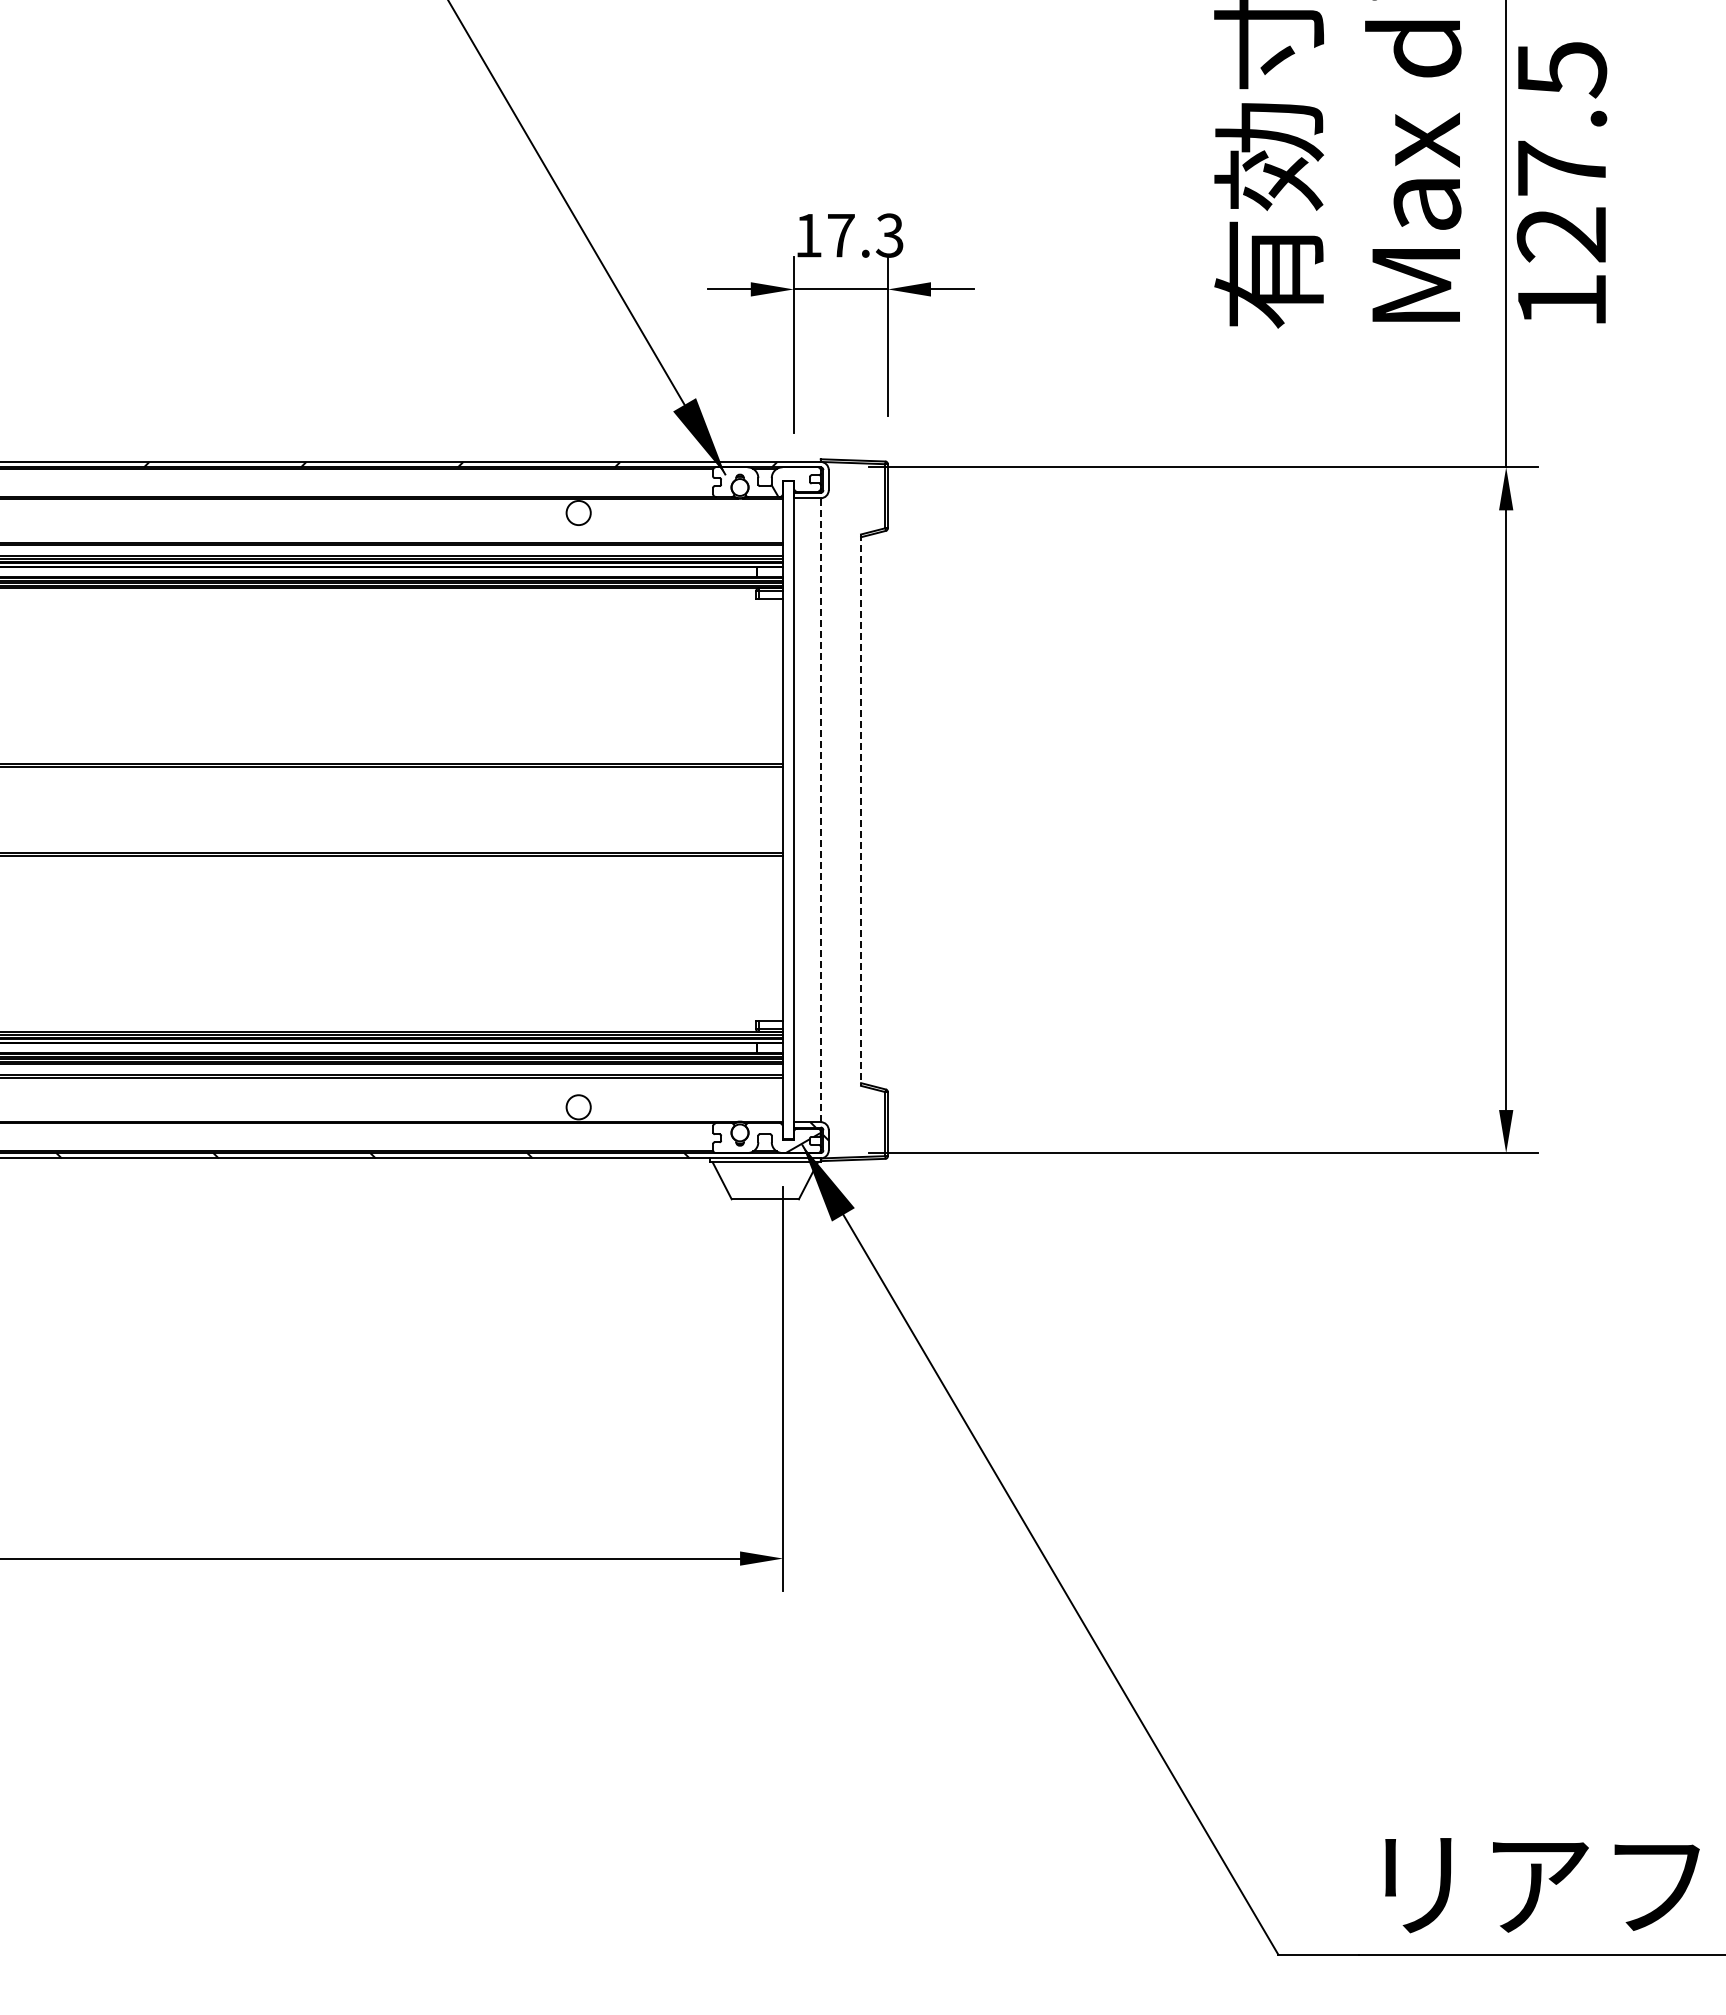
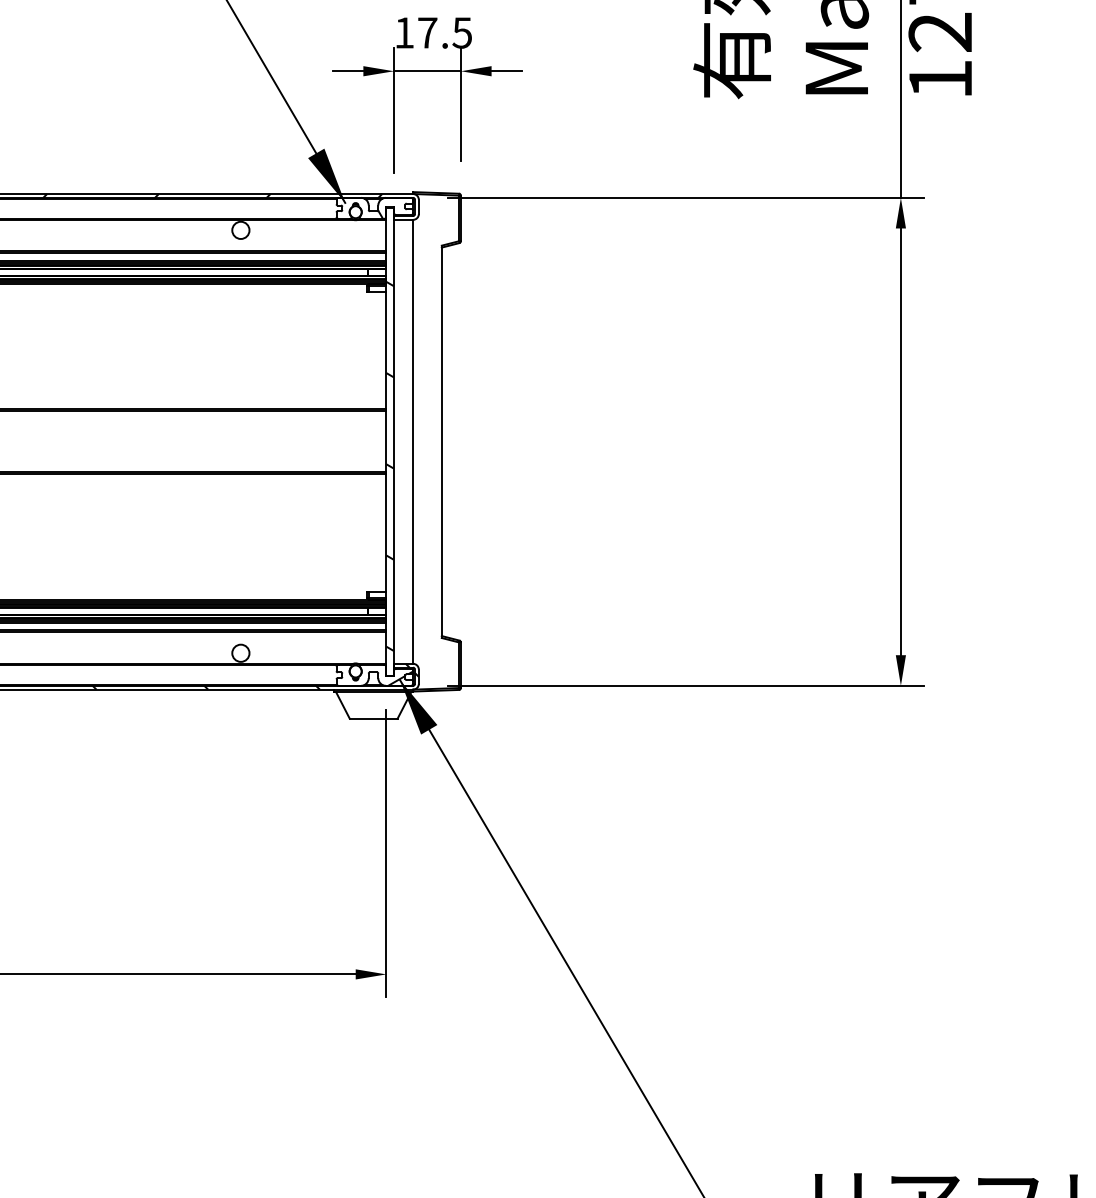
text: (889, 235) -> (462, 32), 17.3 -> 17.5
line: (820, 810) -> (412, 442), dashed -> solid
line: (861, 810) -> (442, 442), dashed -> solid
hatch: (788, 844) -> (390, 466), added

